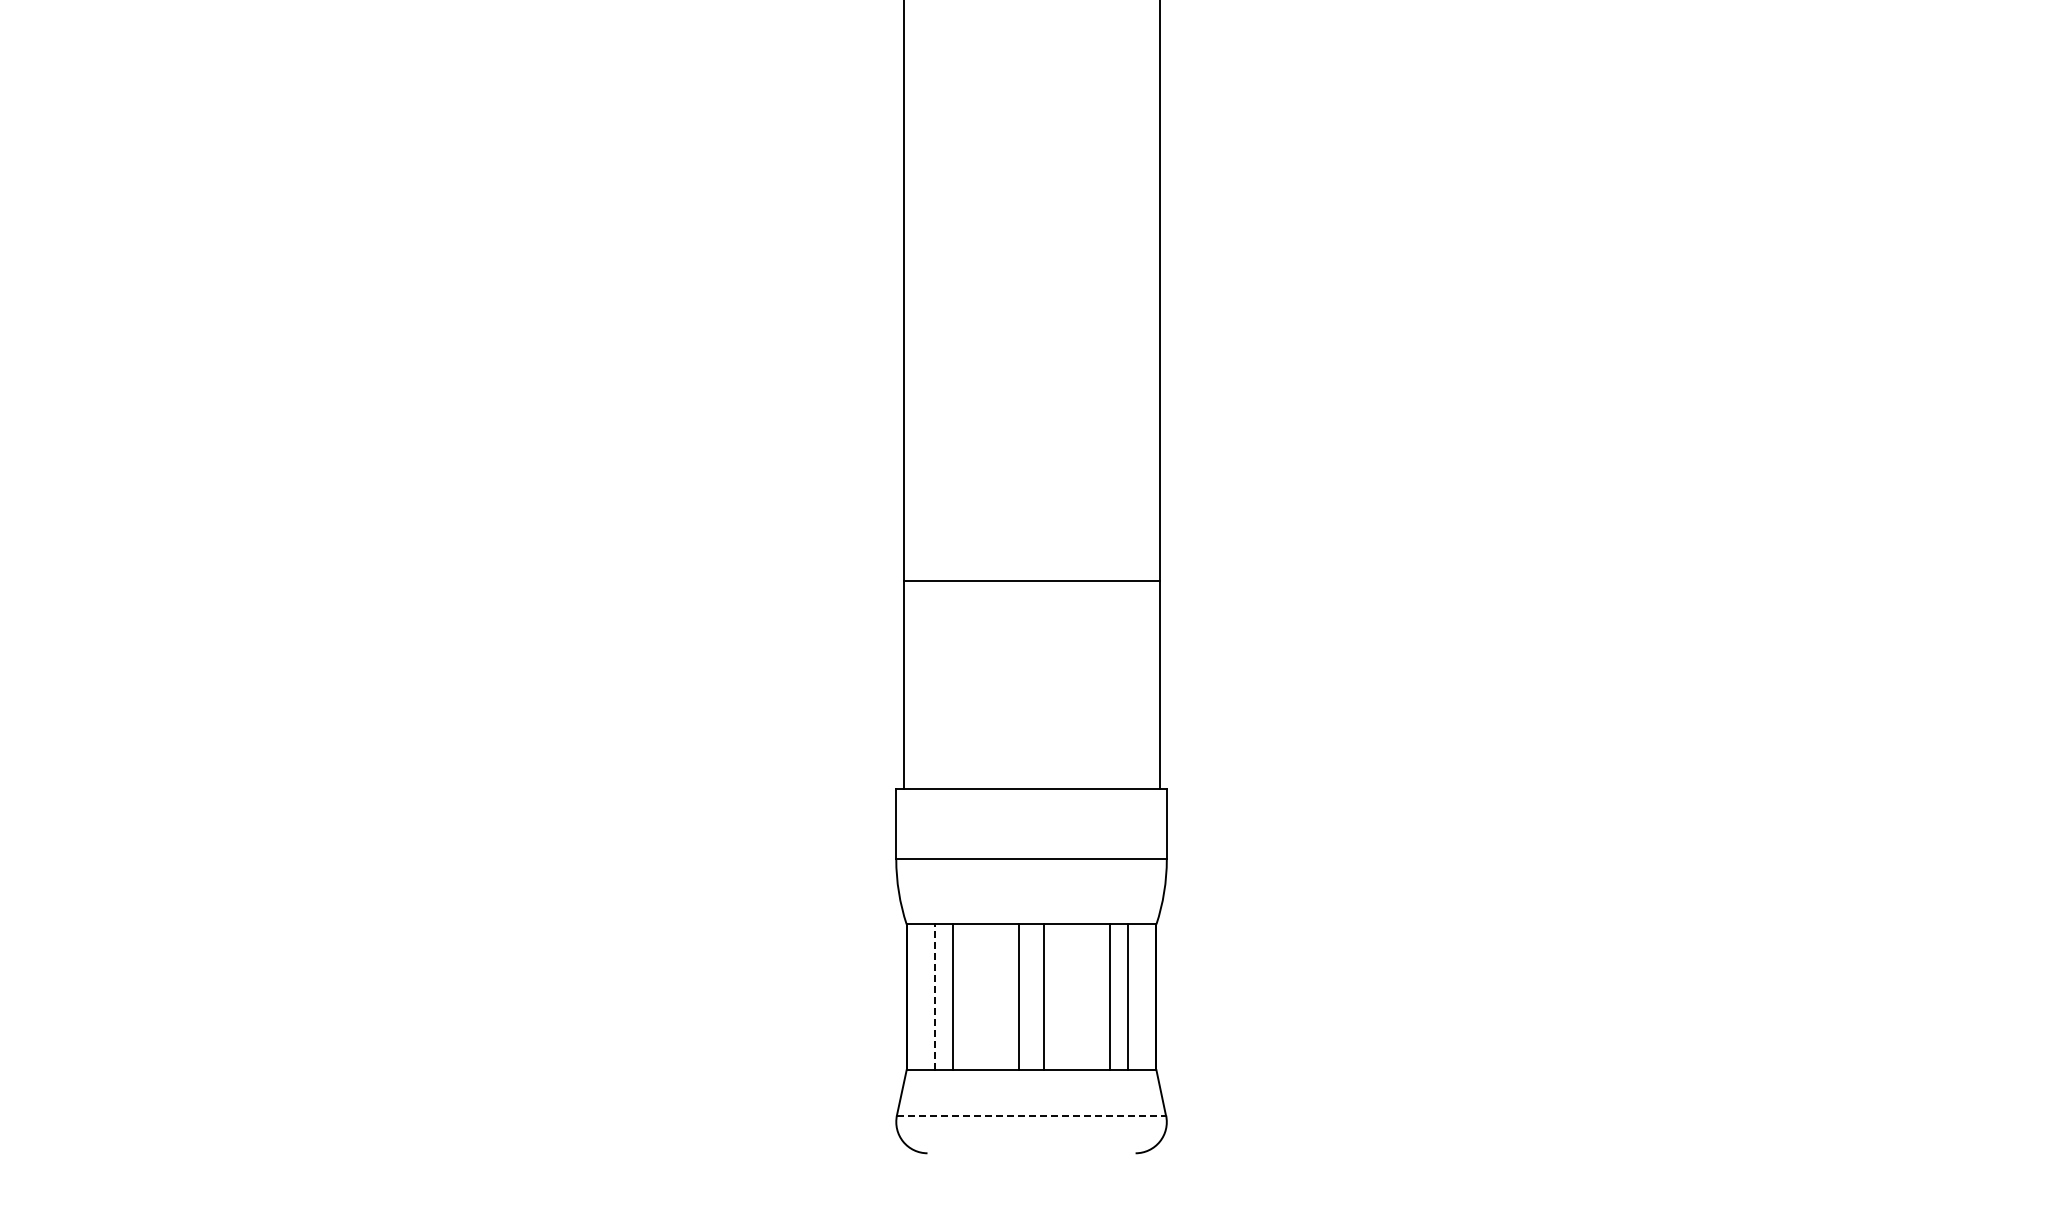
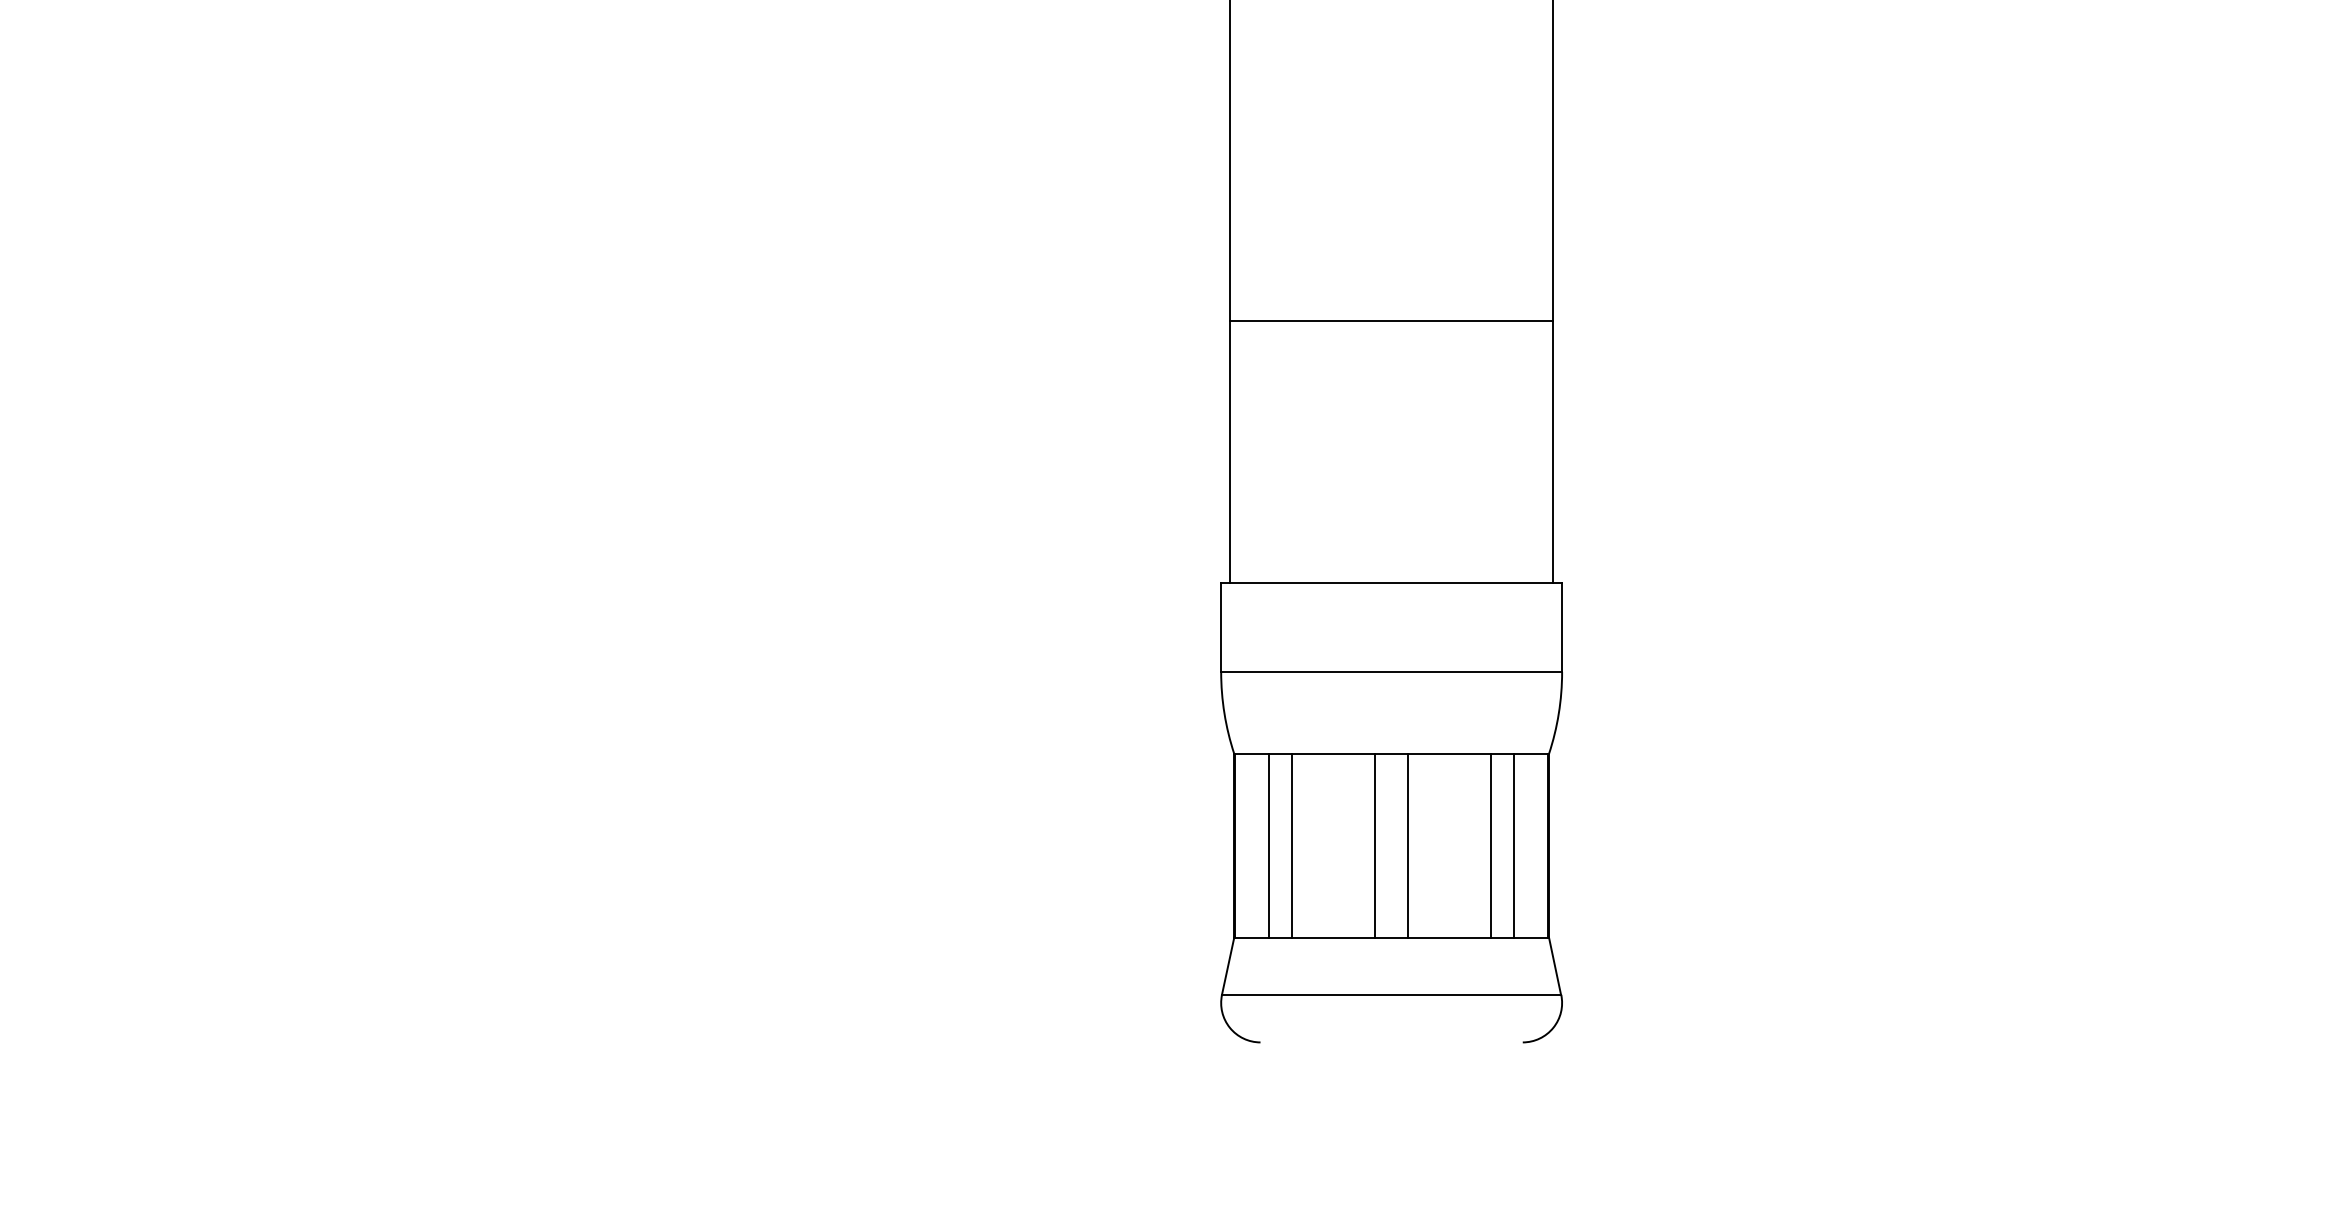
line: (934, 997) -> (1269, 846), dashed -> solid
line: (1031, 1115) -> (1391, 994), dashed -> solid

